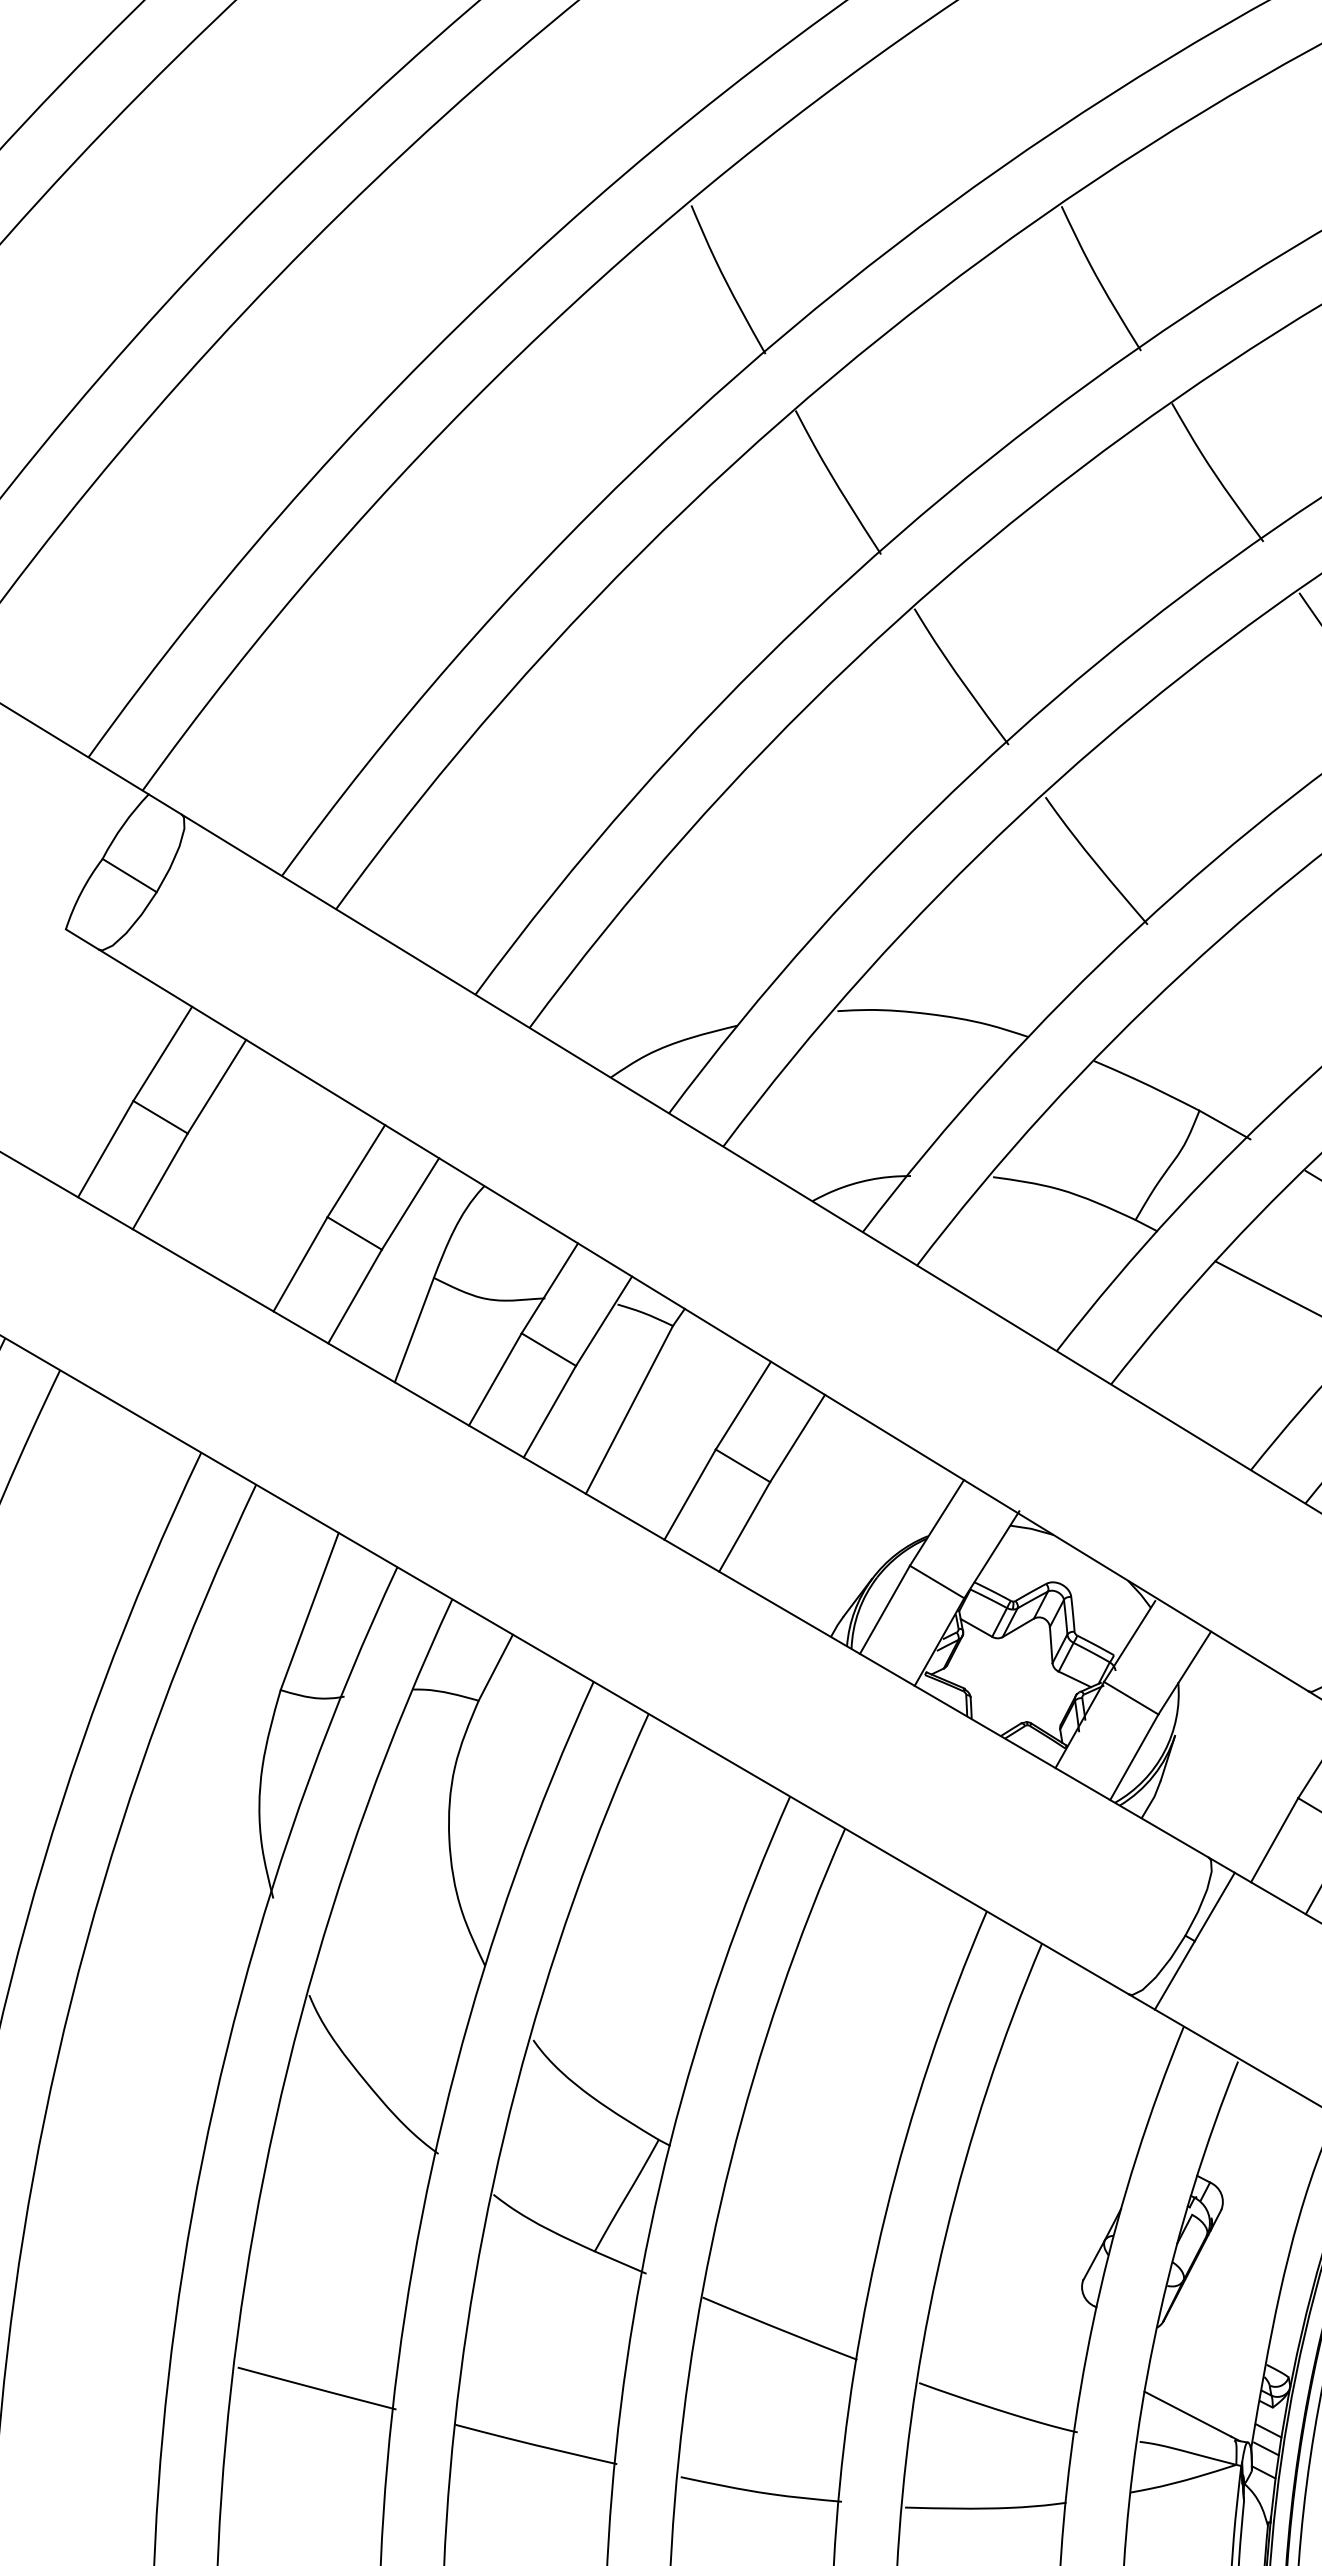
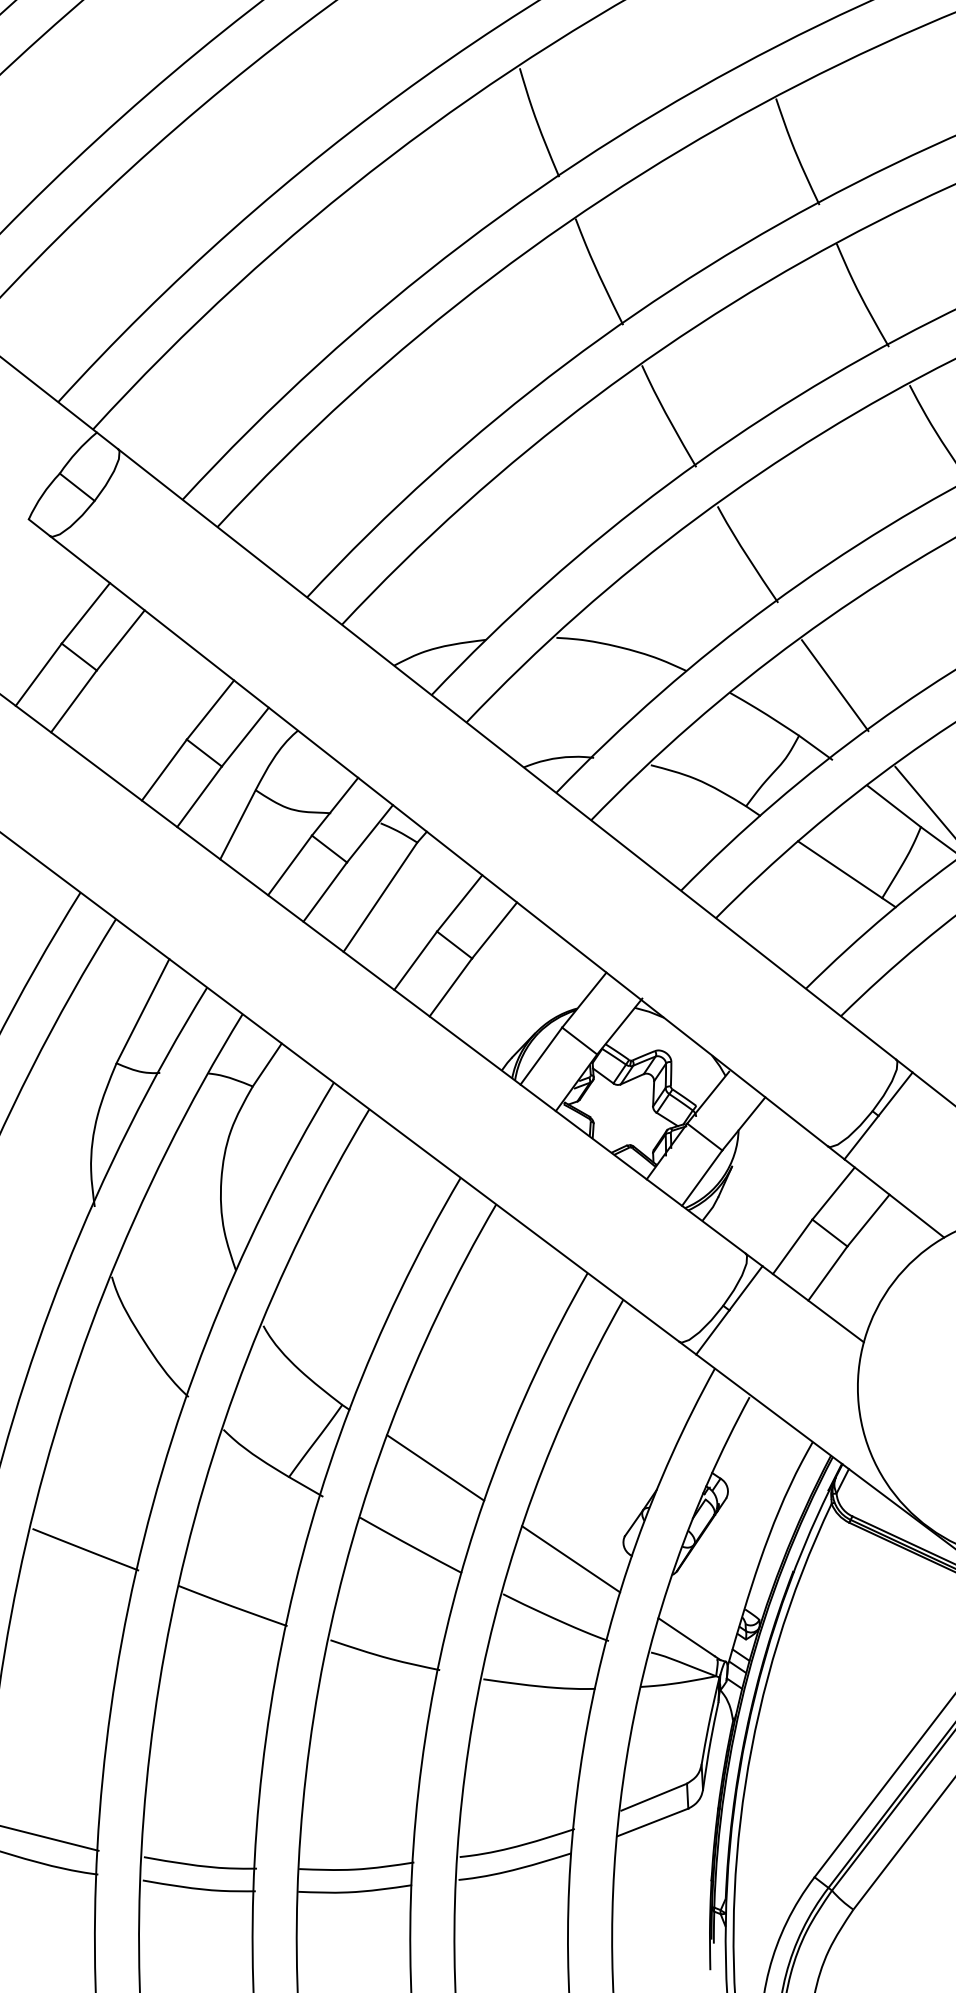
line: (1241, 1033) -> (834, 685), added
line: (801, 2213) -> (435, 1467), added
line: (1010, 2322) -> (571, 1559), added

